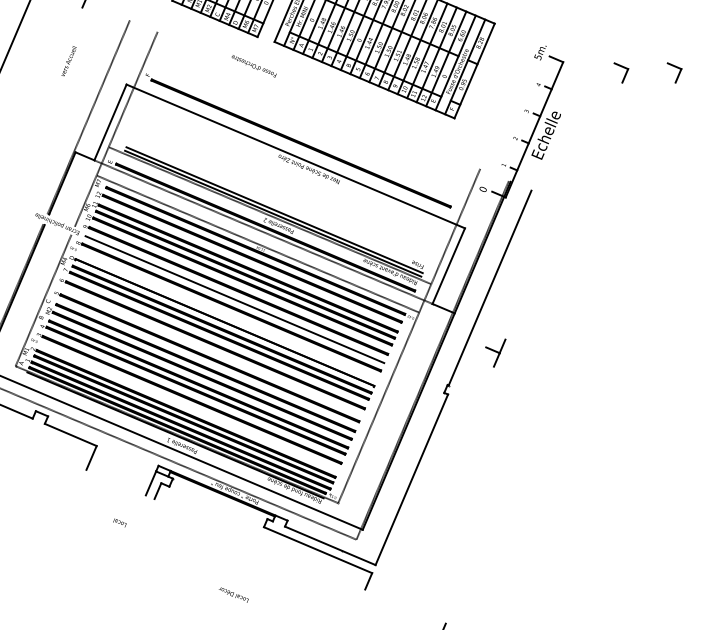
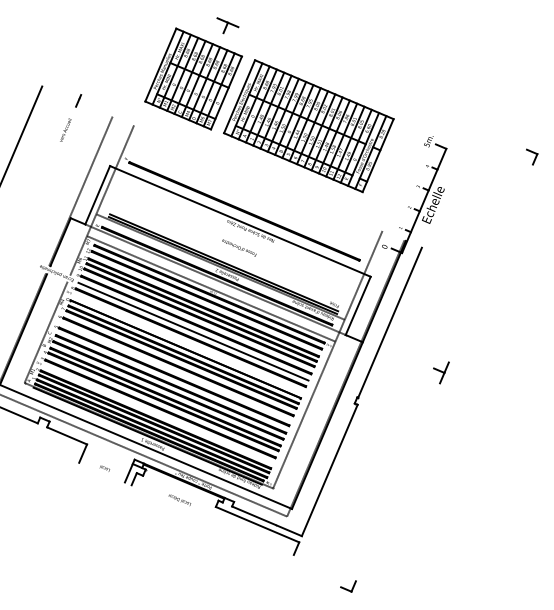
text: (68, 60) -> (65, 129), moved
text: (254, 65) -> (239, 247), moved
part: (621, 72) -> (491, 156), removed
part: (495, 352) -> (441, 372), moved
text: (119, 522) -> (104, 468), moved
text: (233, 594) -> (179, 499), moved

